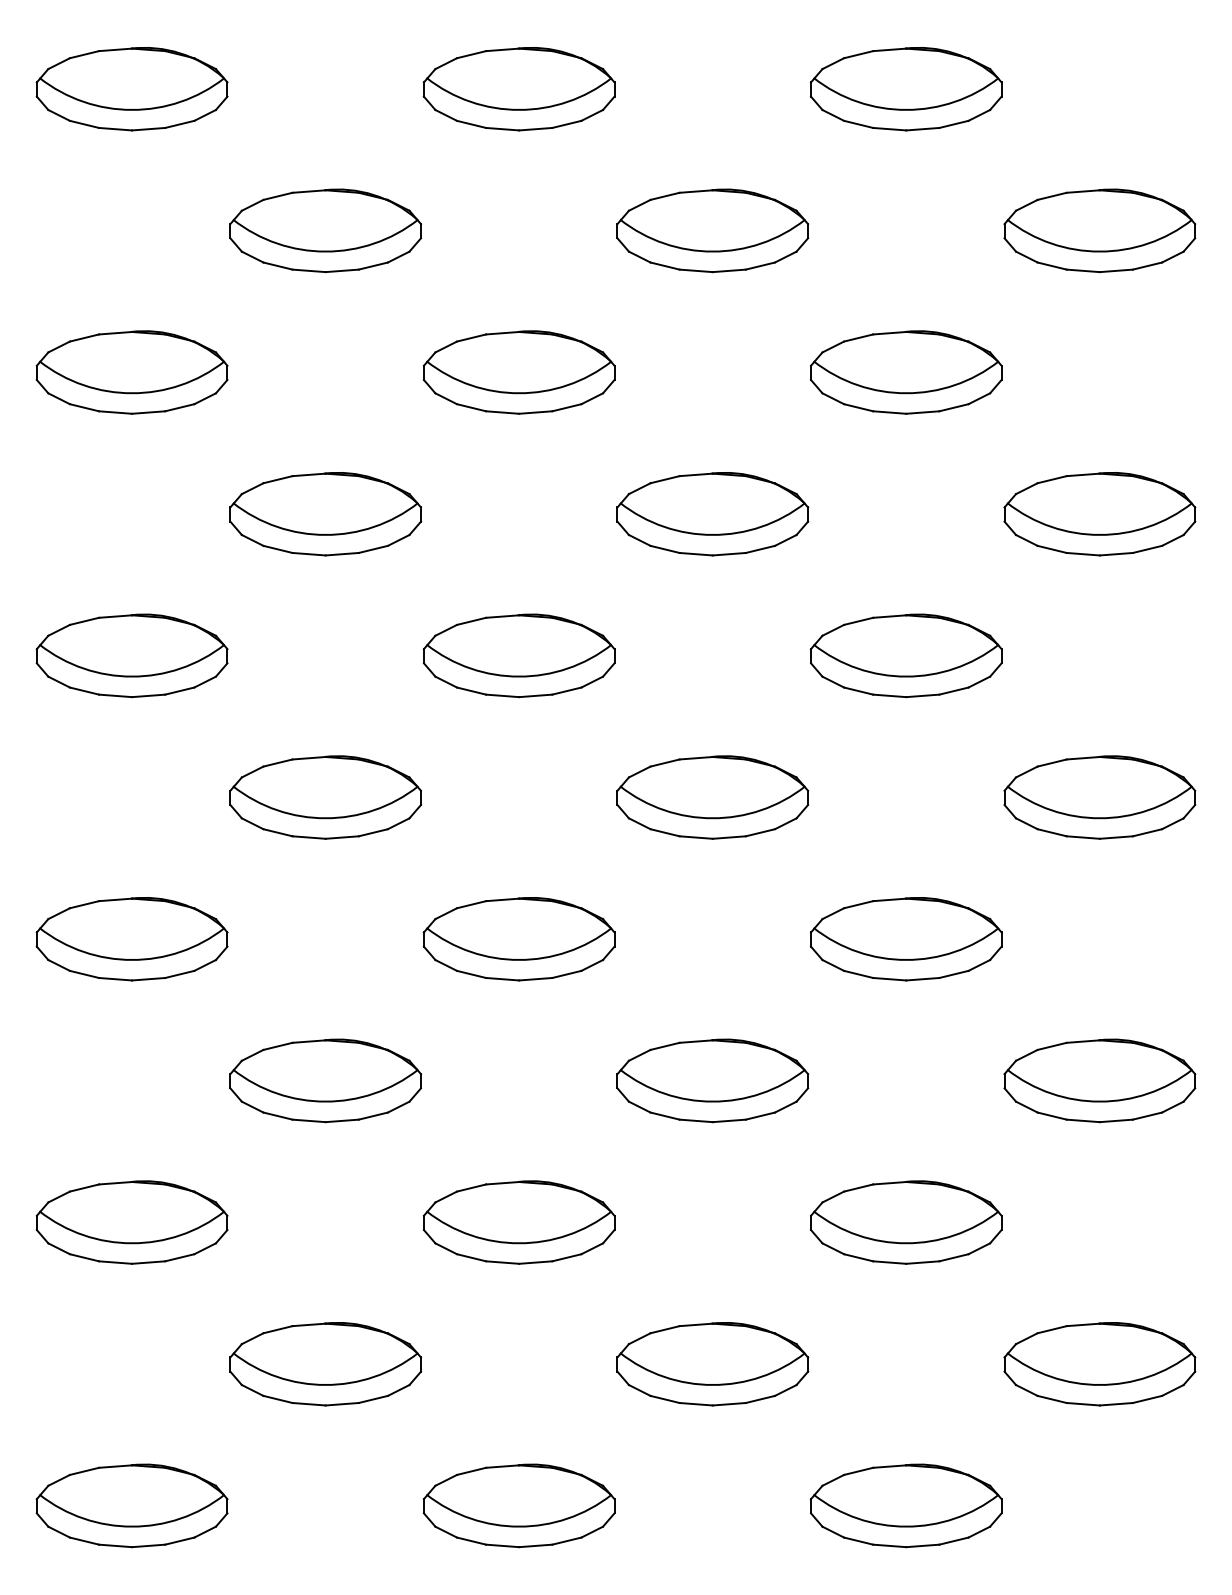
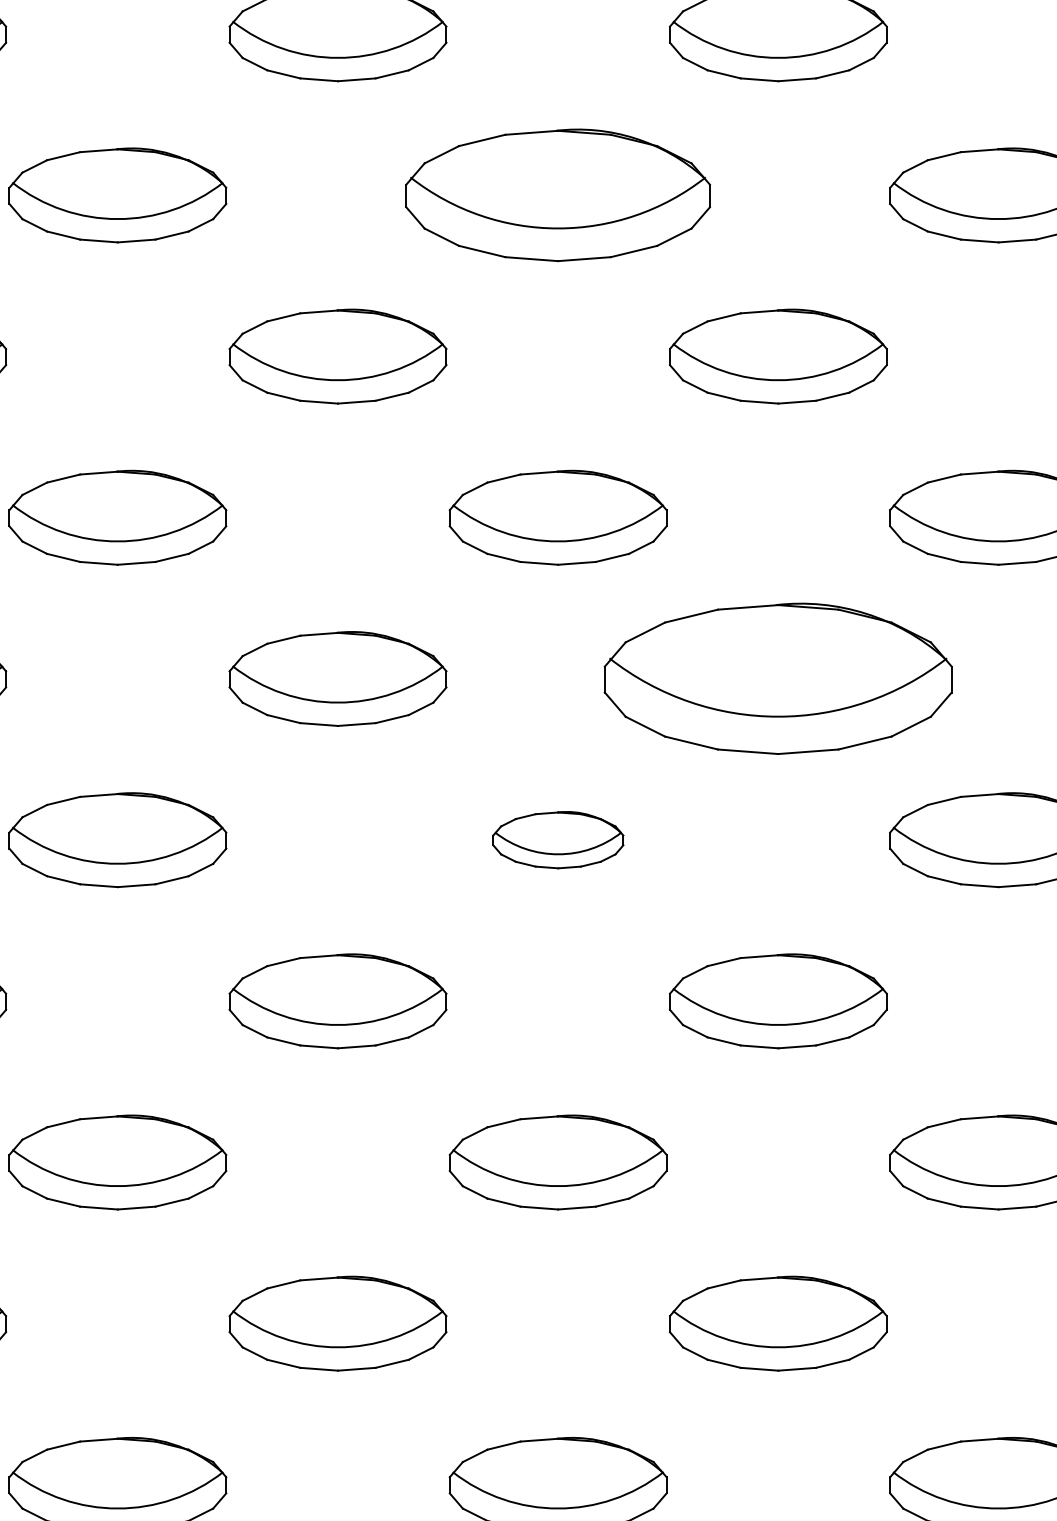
part: (712, 230) -> (557, 195), size x1.4
part: (906, 655) -> (778, 678), size x1.6
part: (712, 797) -> (557, 840), size x0.6

